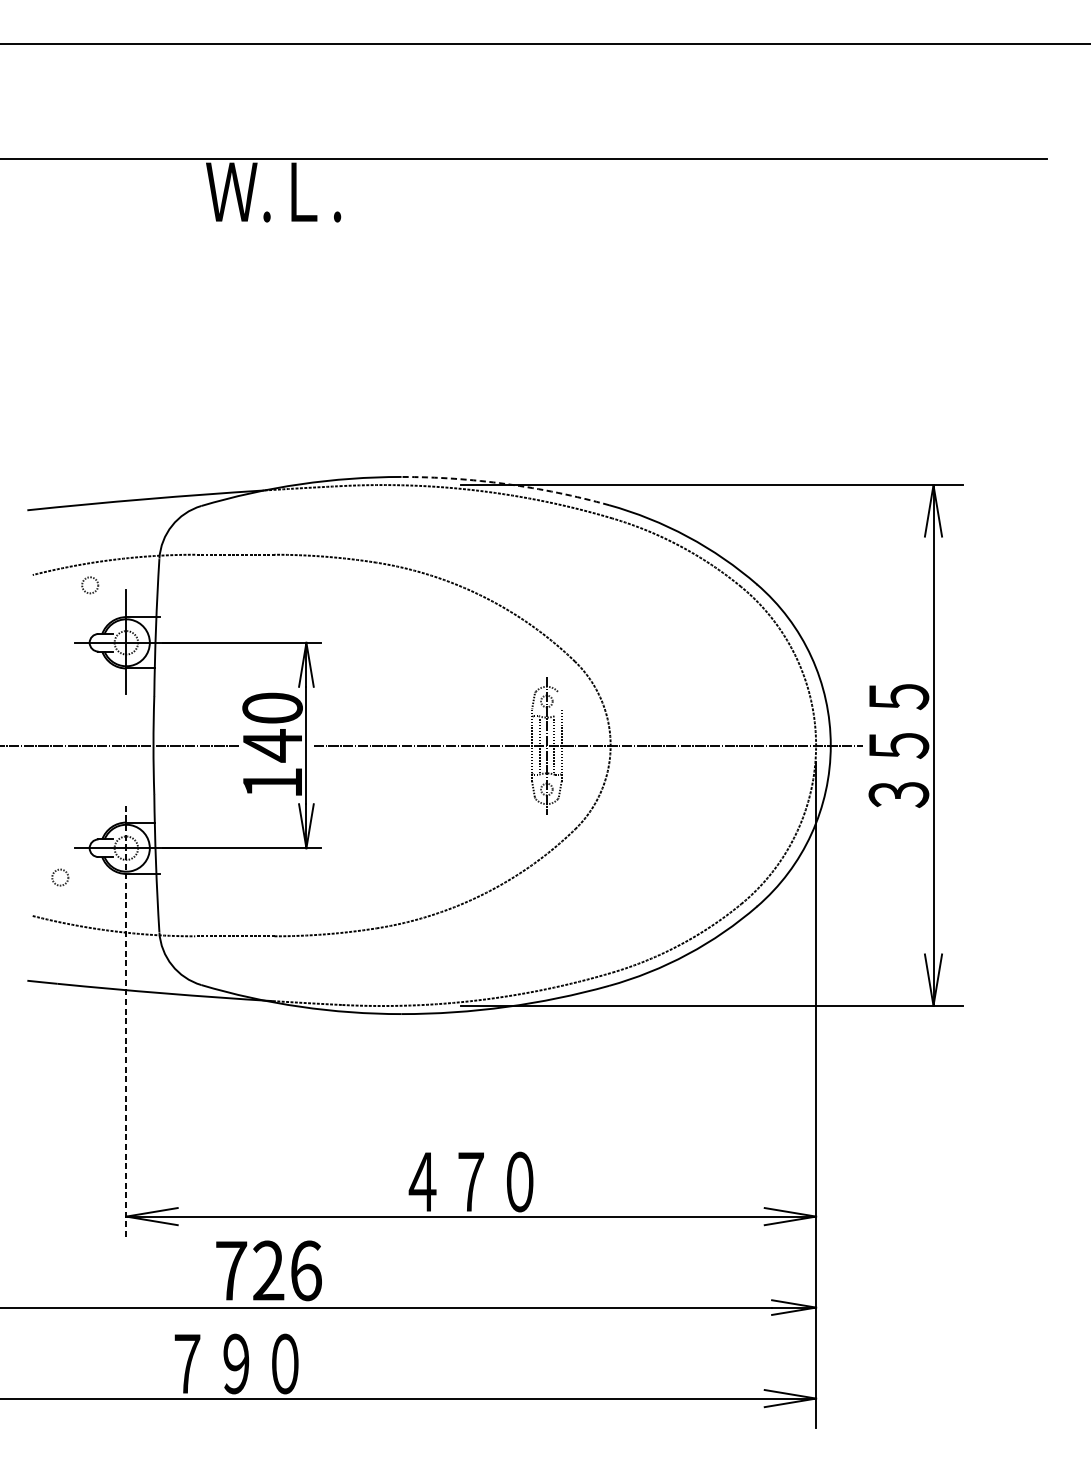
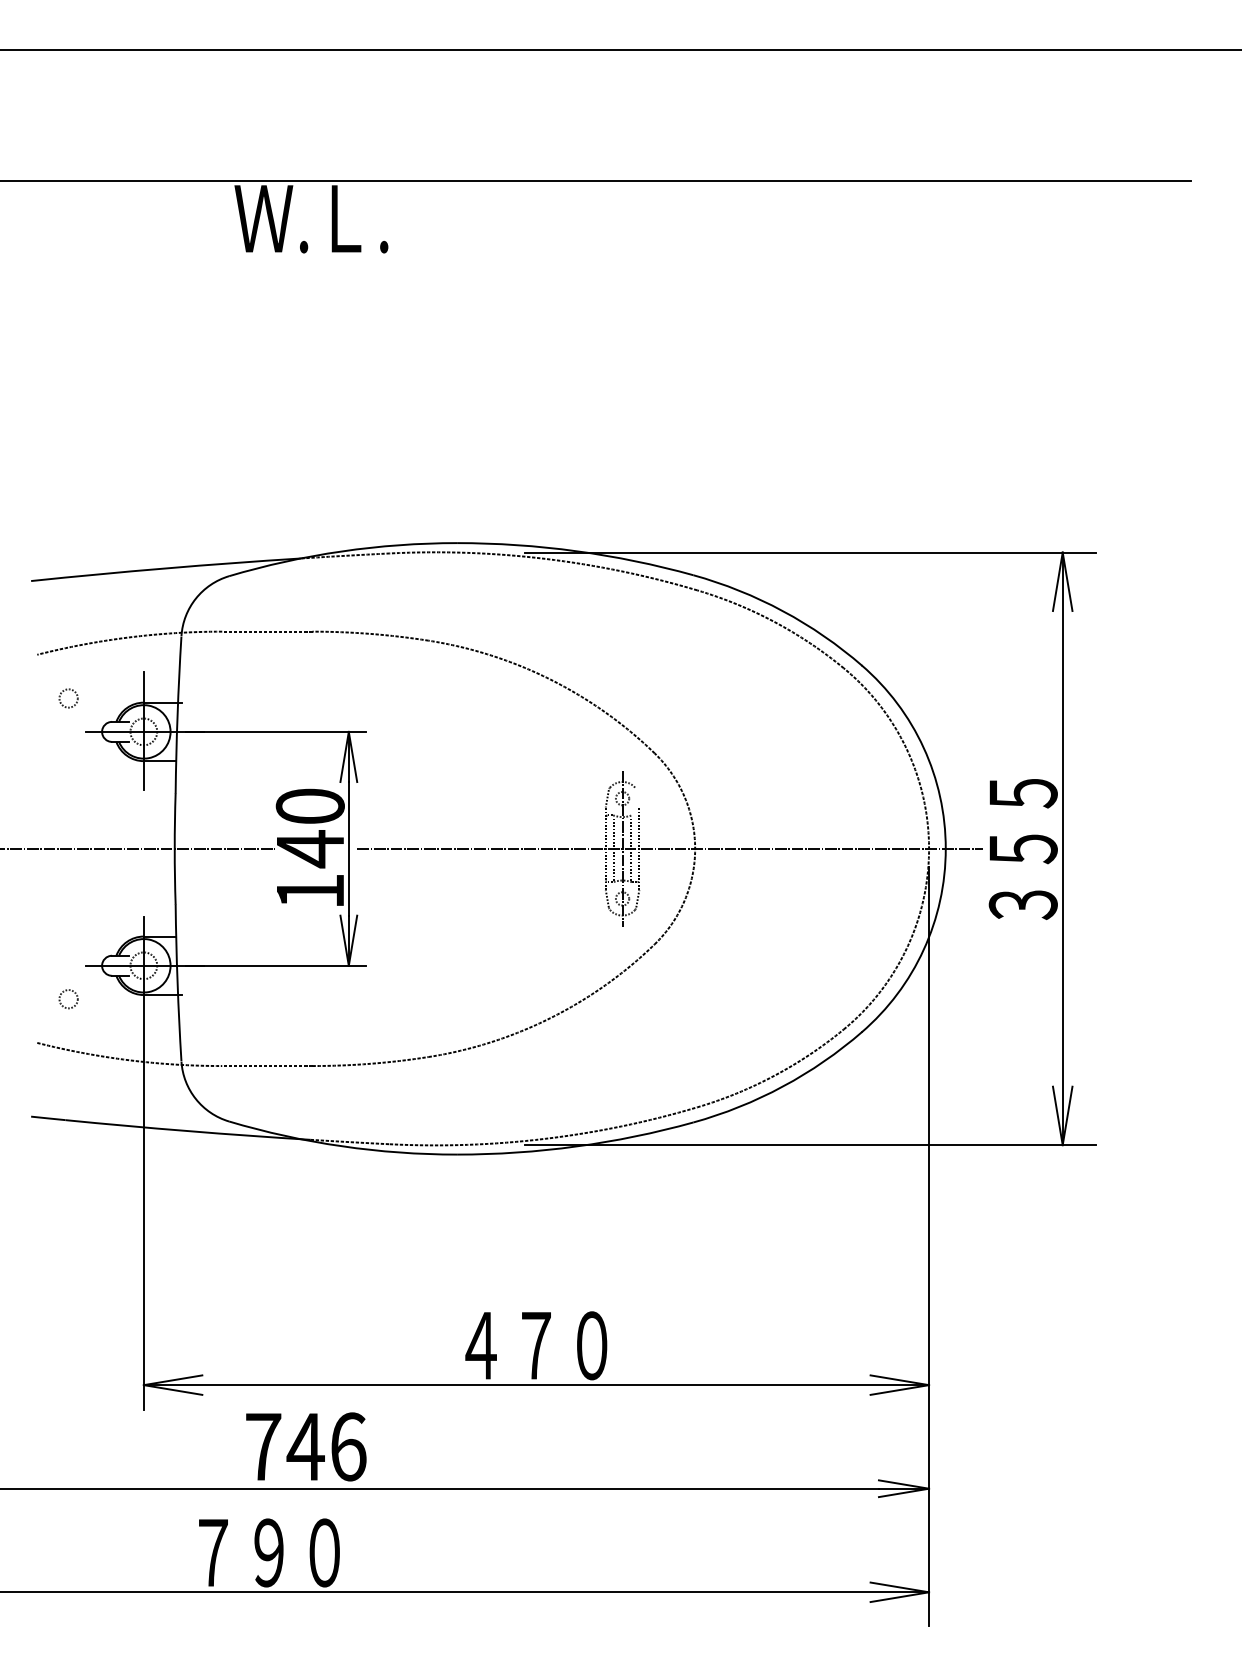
arc: (506, 484) -> (576, 551), dashed -> solid
circle: (90, 585) -> (68, 698), moved
line: (126, 1022) -> (143, 1164), dashed -> solid
text: (268, 1270) -> (305, 1446), 726 -> 746

